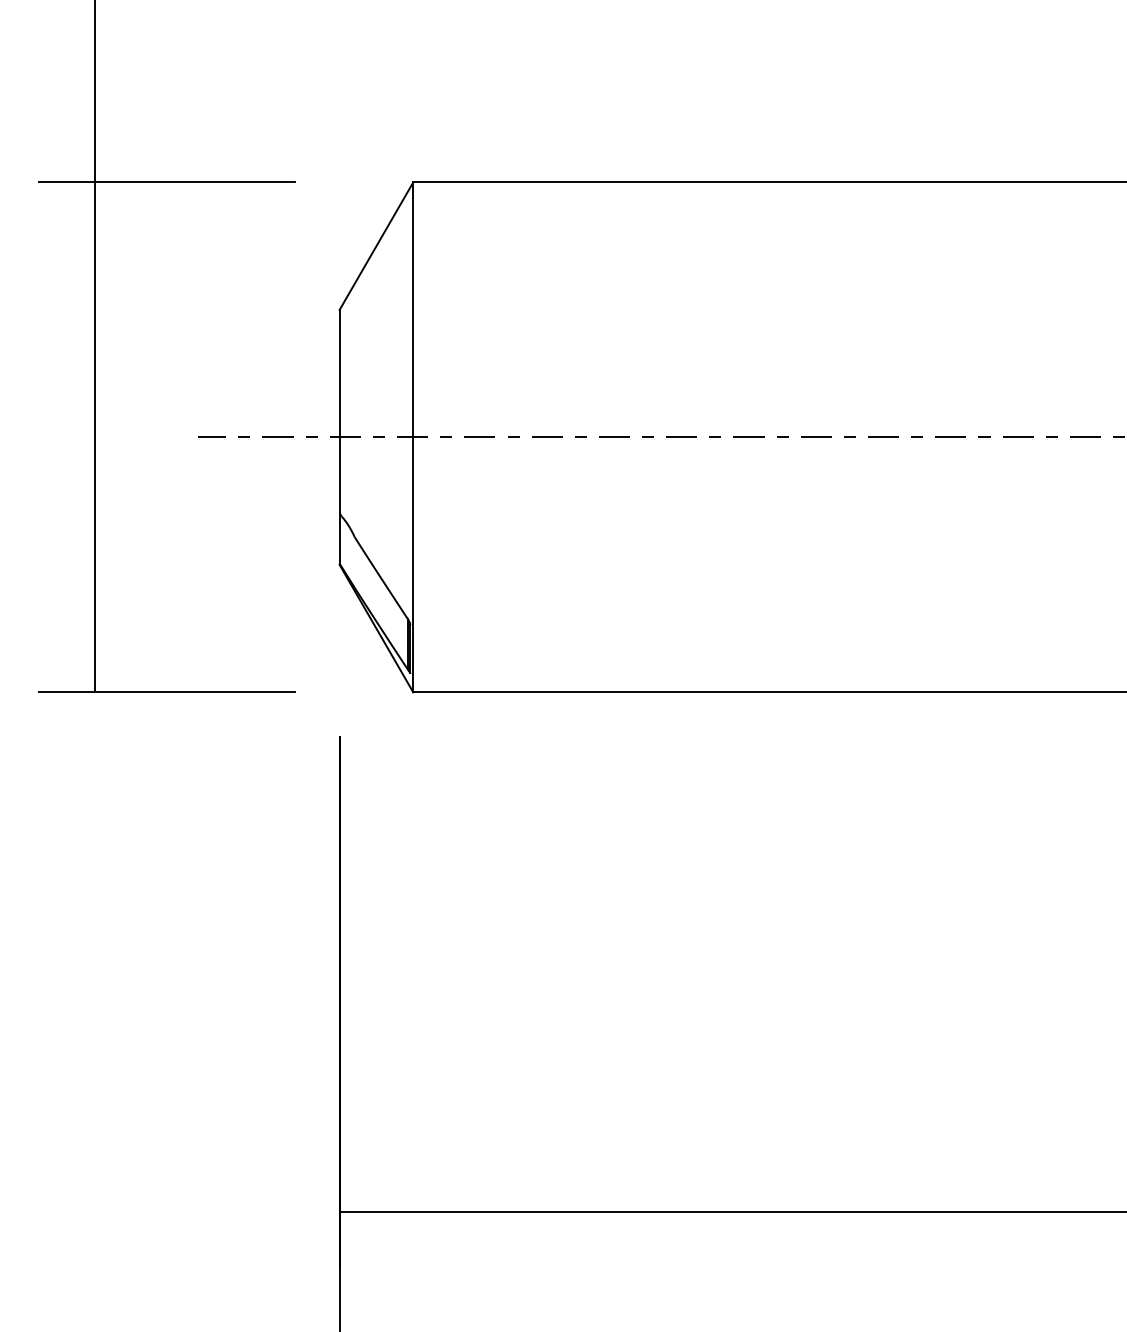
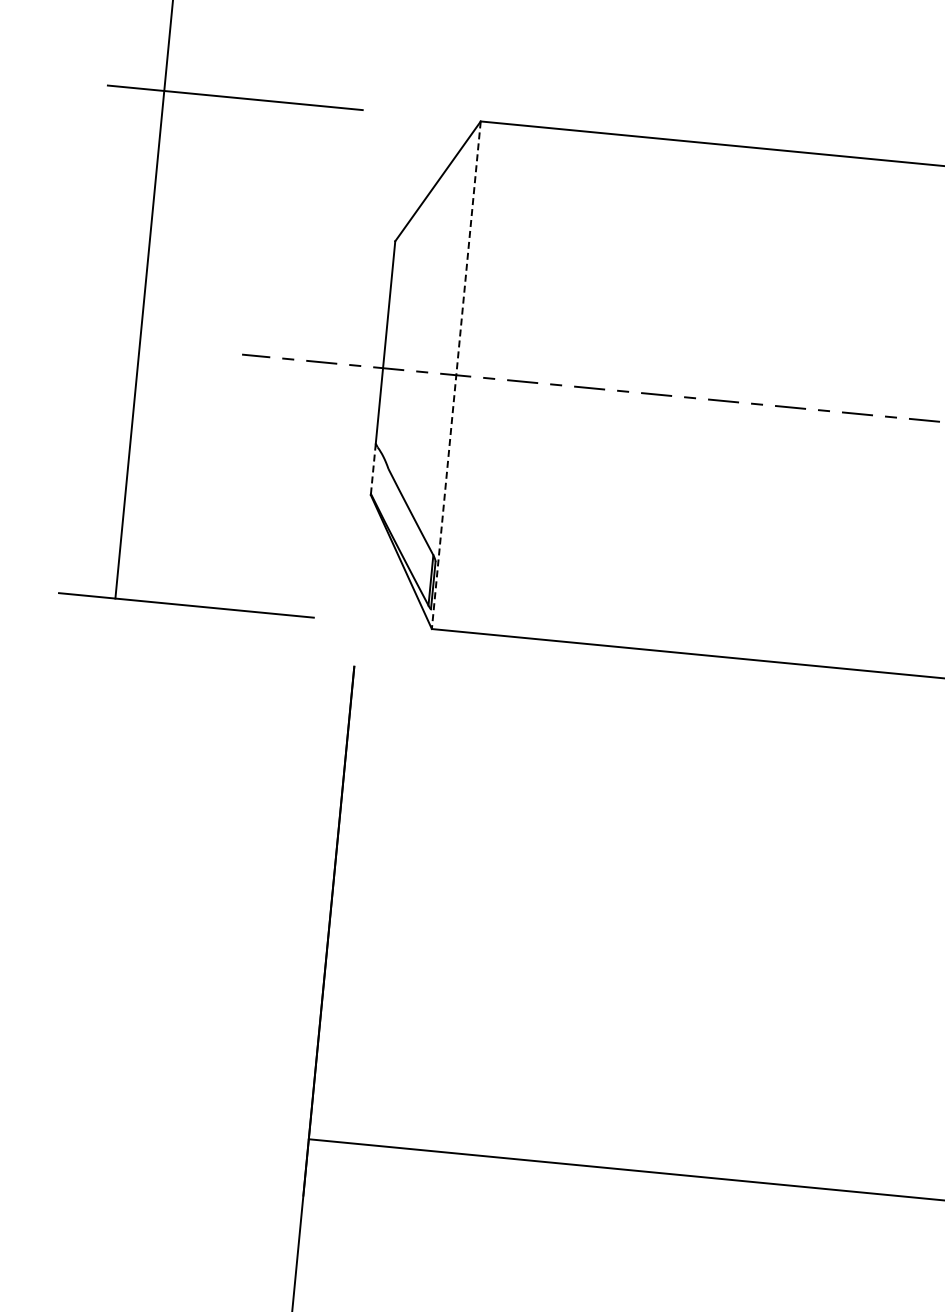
line: (413, 437) -> (456, 375), solid -> dashed
line: (339, 538) -> (373, 468), solid -> dashed

